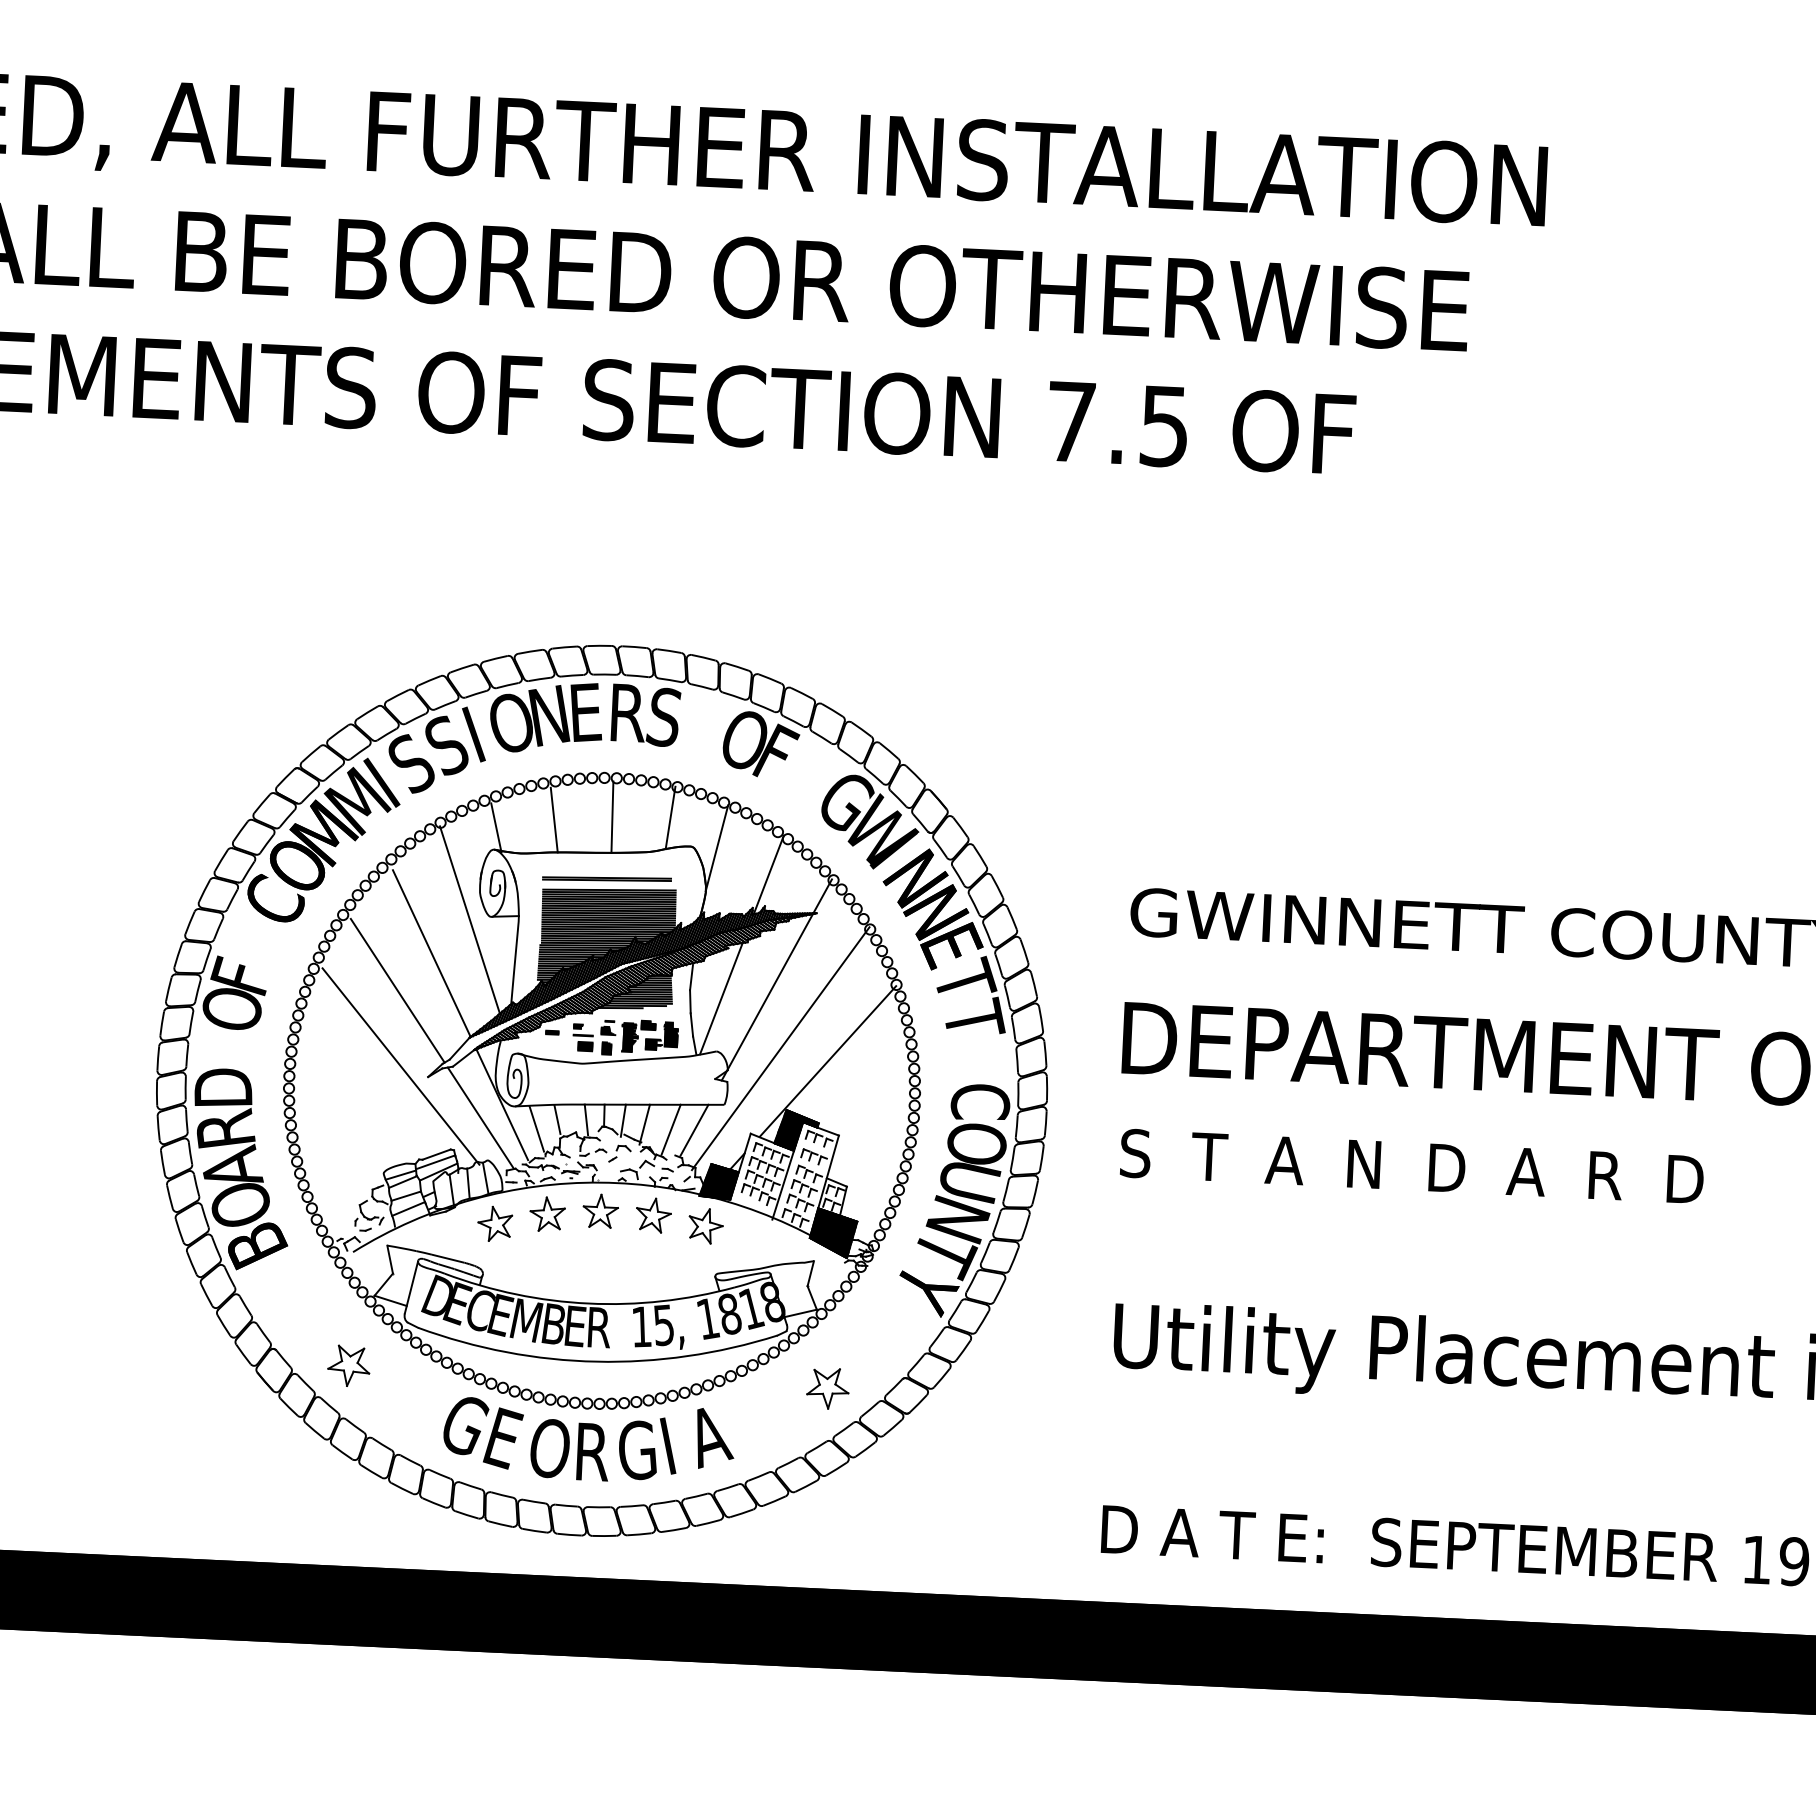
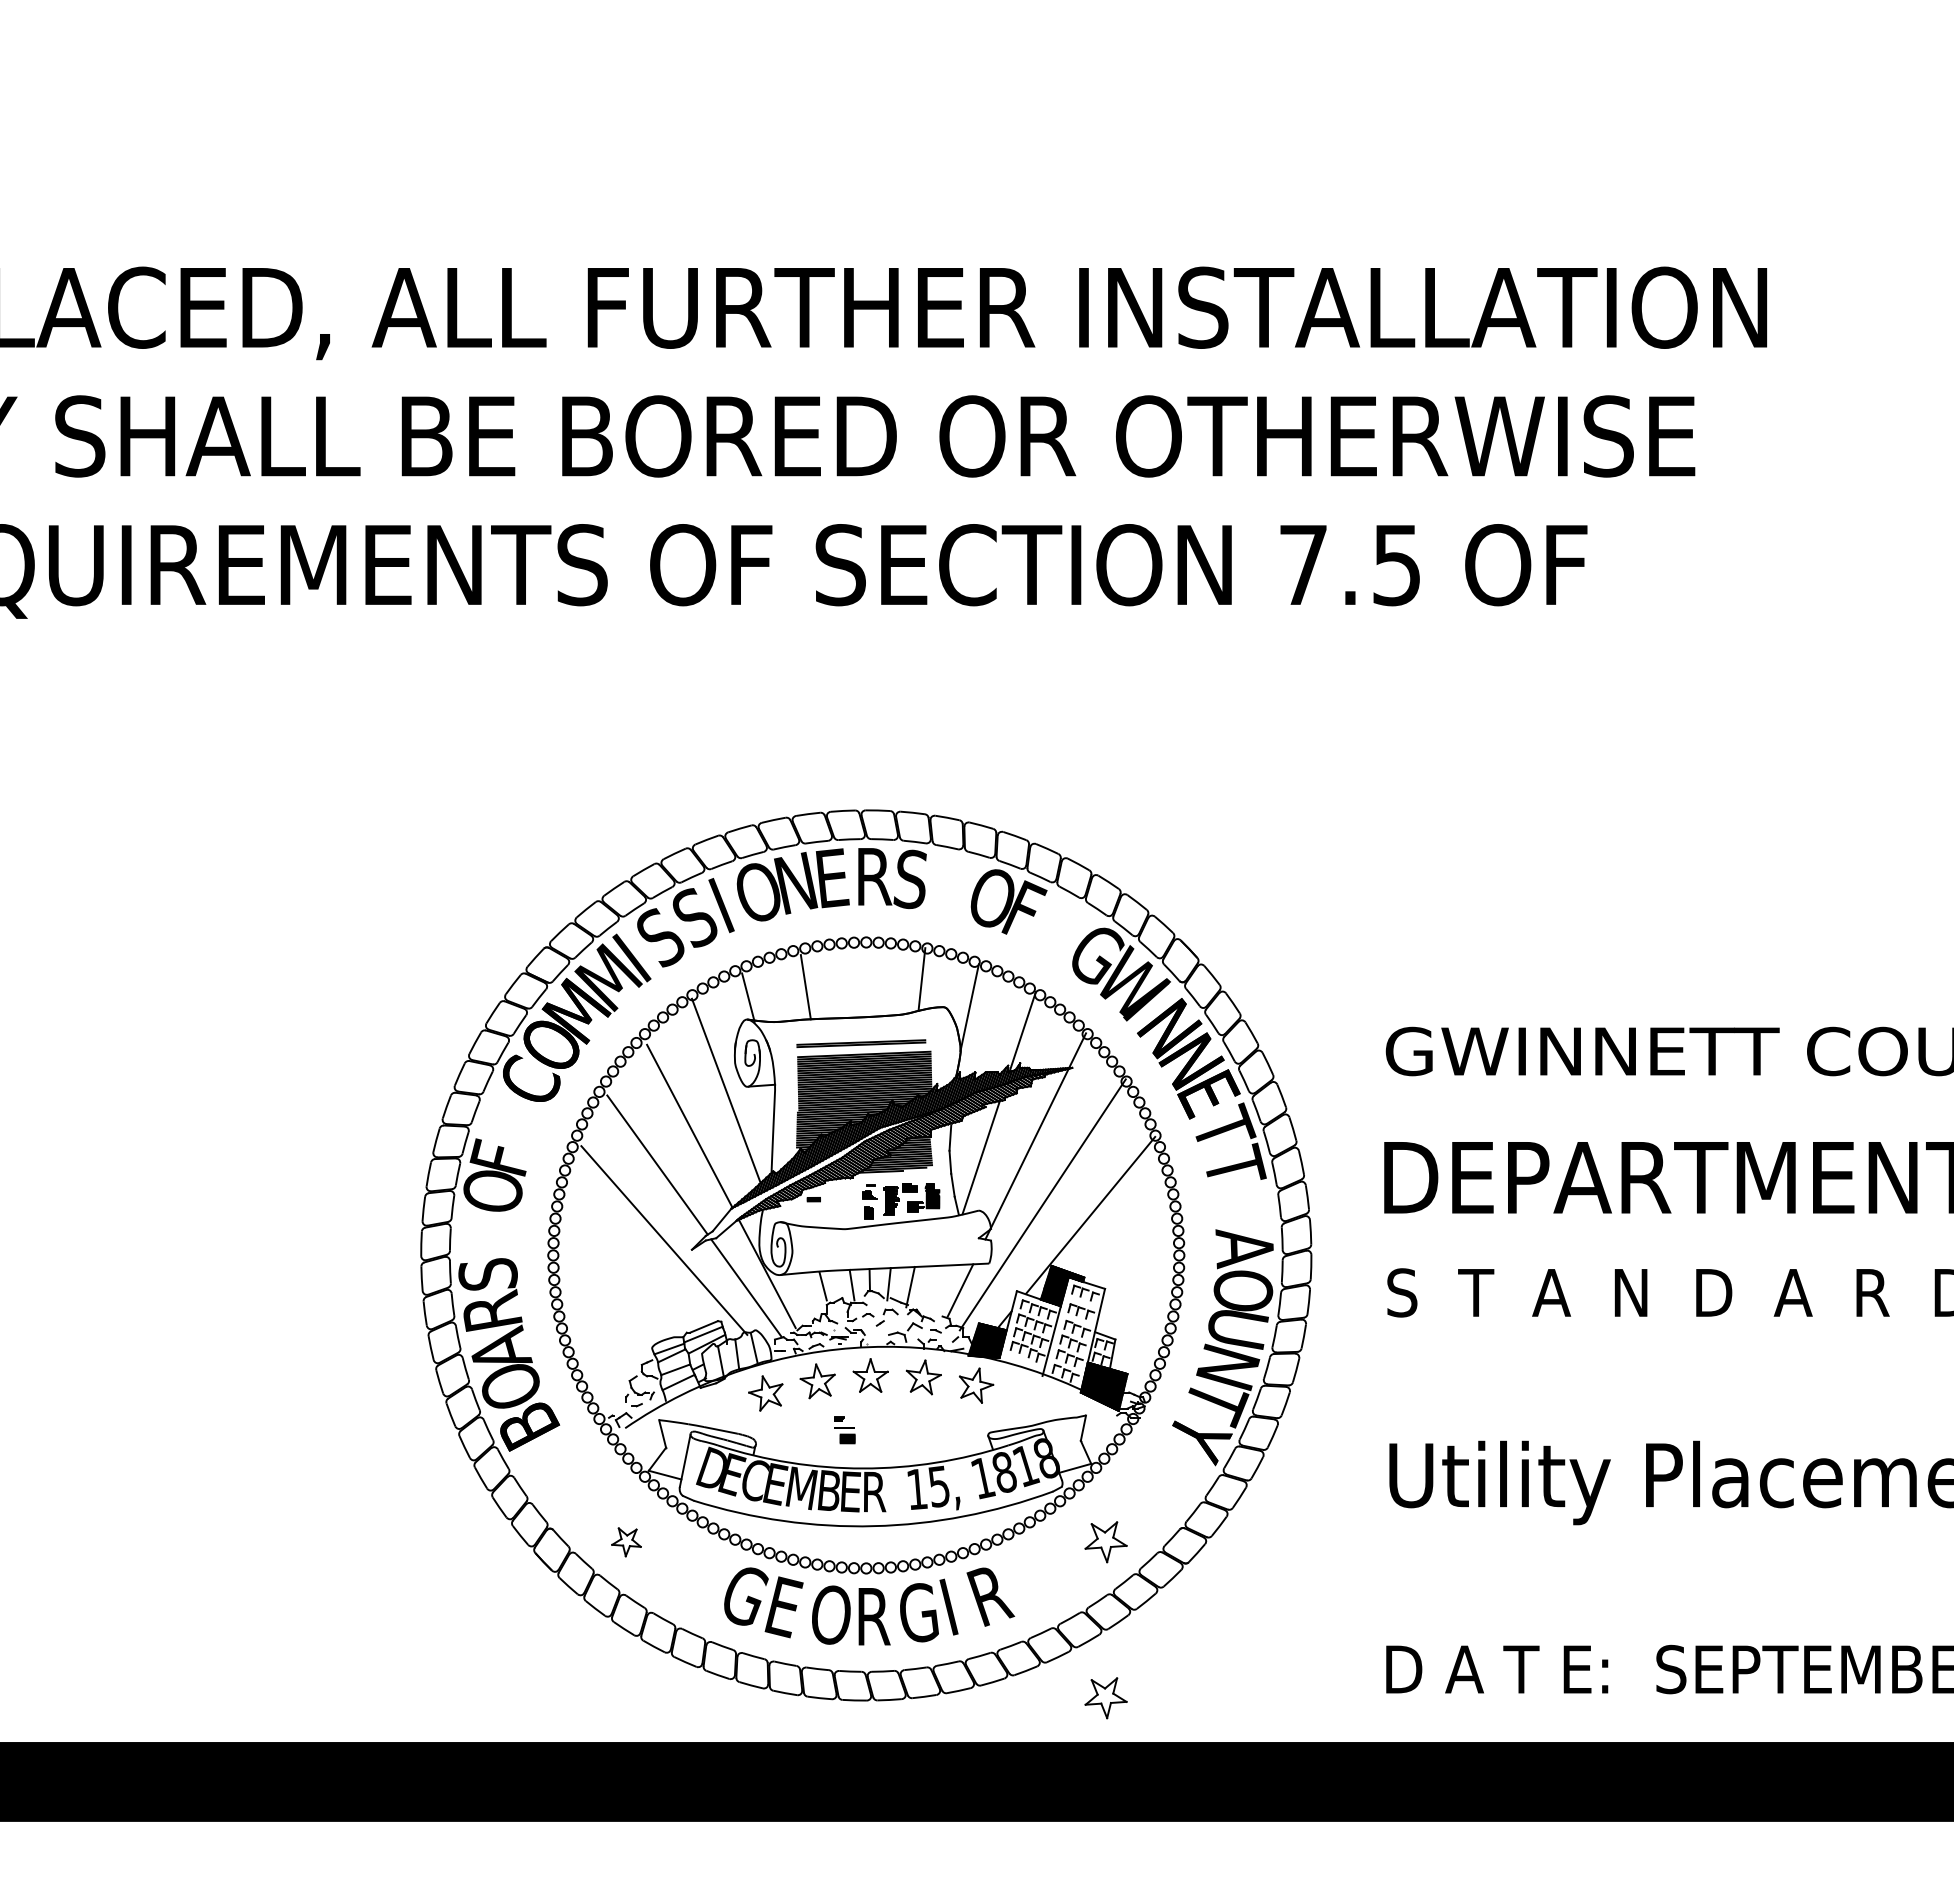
line: (612, 817) -> (863, 981), removed
part: (582, 1037) -> (844, 1430), moved
text: (222, 1088) -> (487, 1270), D -> S
text: (980, 1102) -> (1244, 1249), C -> A
line: (536, 1128) -> (802, 1296), removed
line: (670, 1129) -> (936, 1290), removed
part: (348, 1366) -> (626, 1542), size x0.7
text: (709, 1438) -> (990, 1597), A -> R
part: (820, 1544) -> (1105, 1698), added

